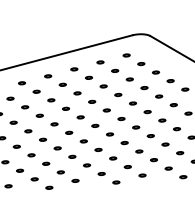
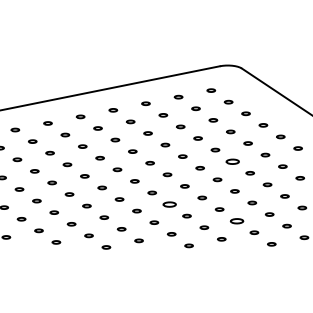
part: (147, 111) -> (232, 161), size x1.6
part: (98, 149) -> (169, 204), size x1.6
part: (153, 159) -> (236, 220), size x1.6

